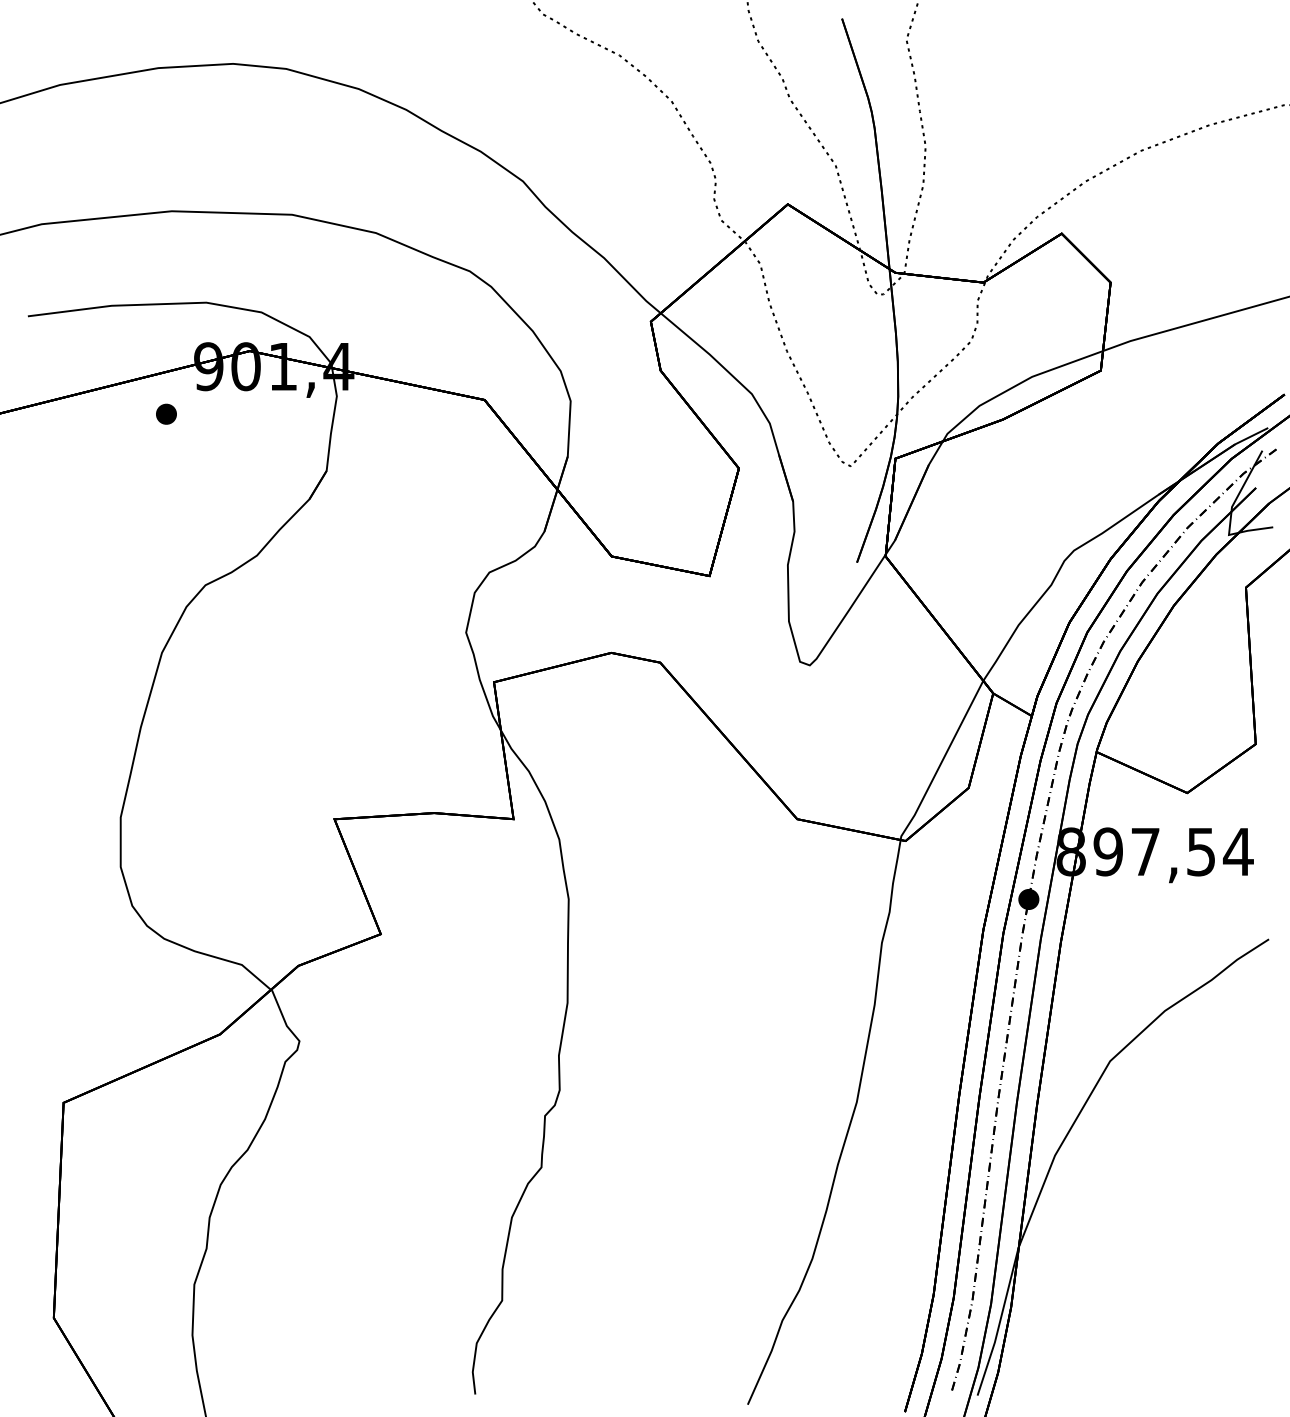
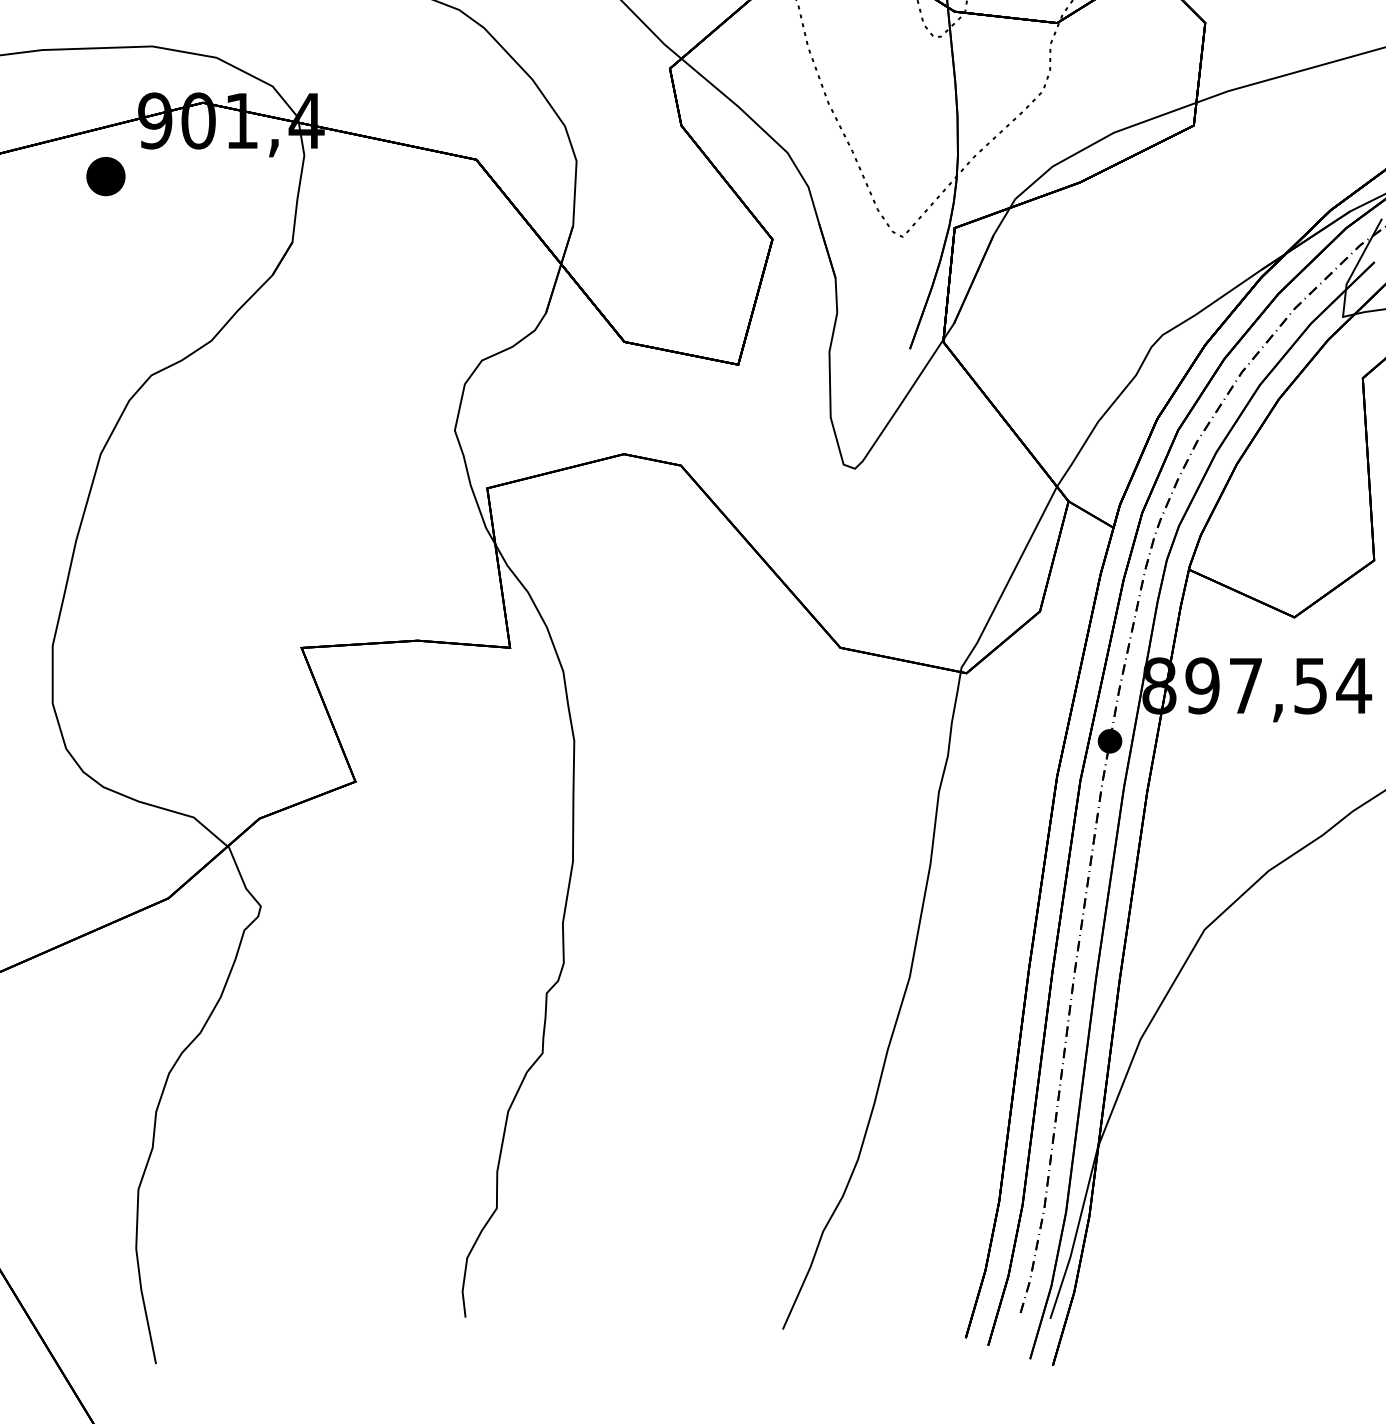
part: (166, 413) -> (105, 175), size x1.6

